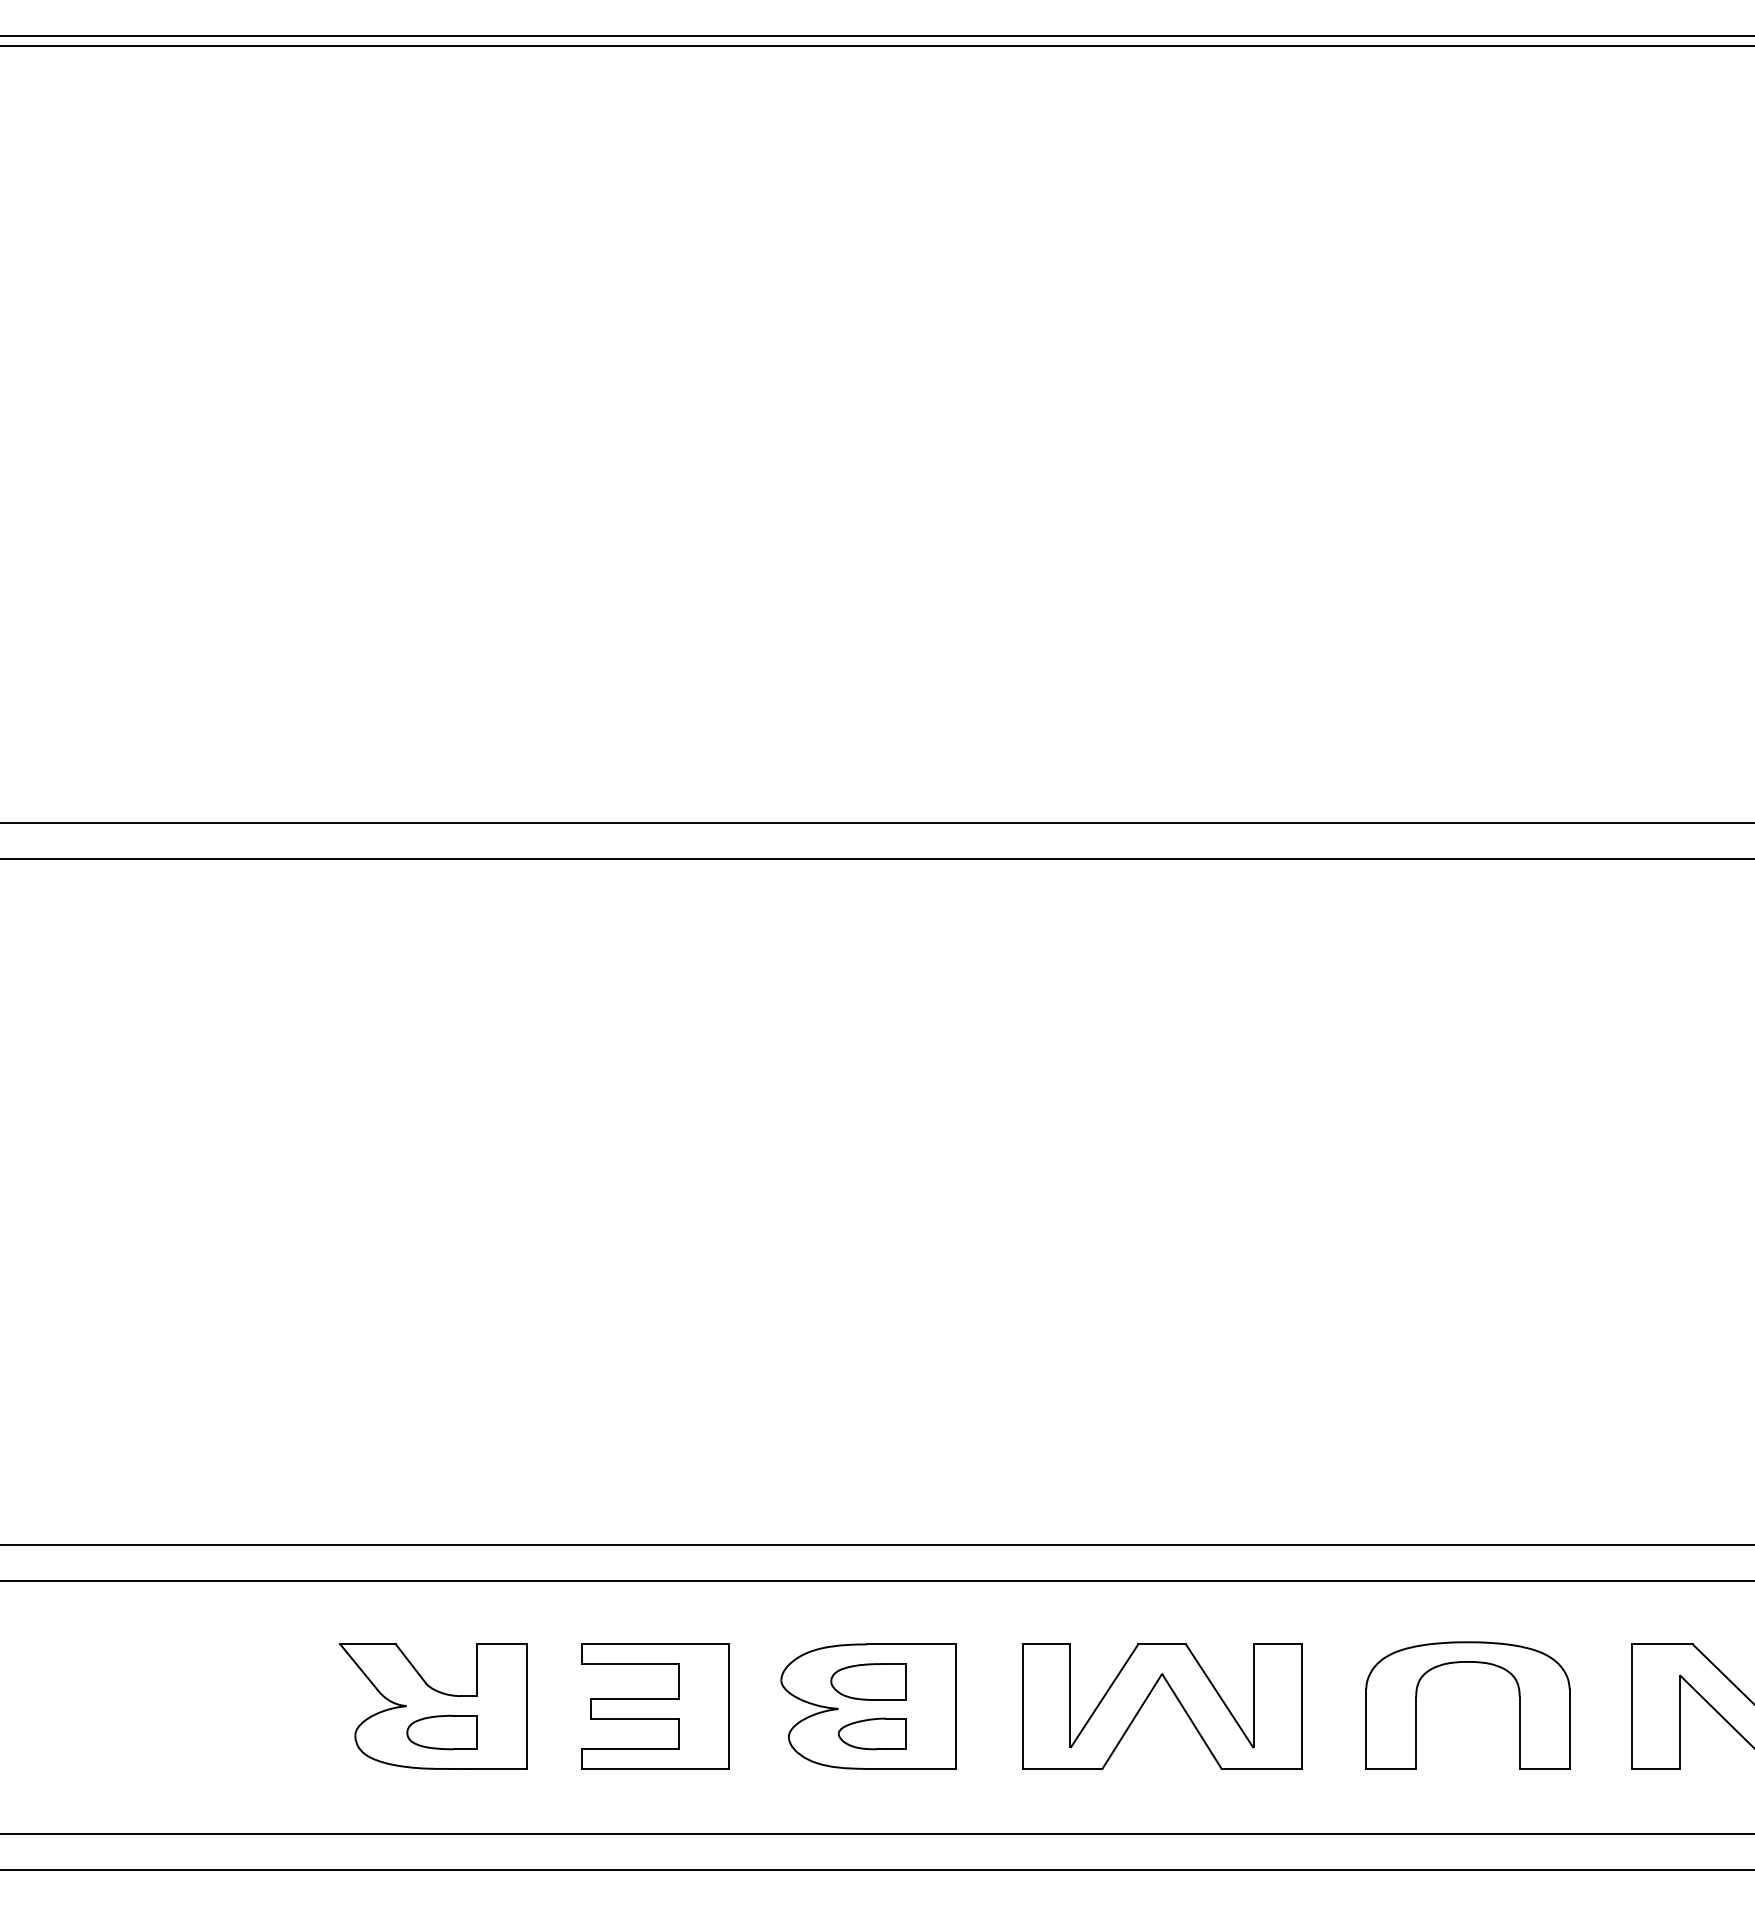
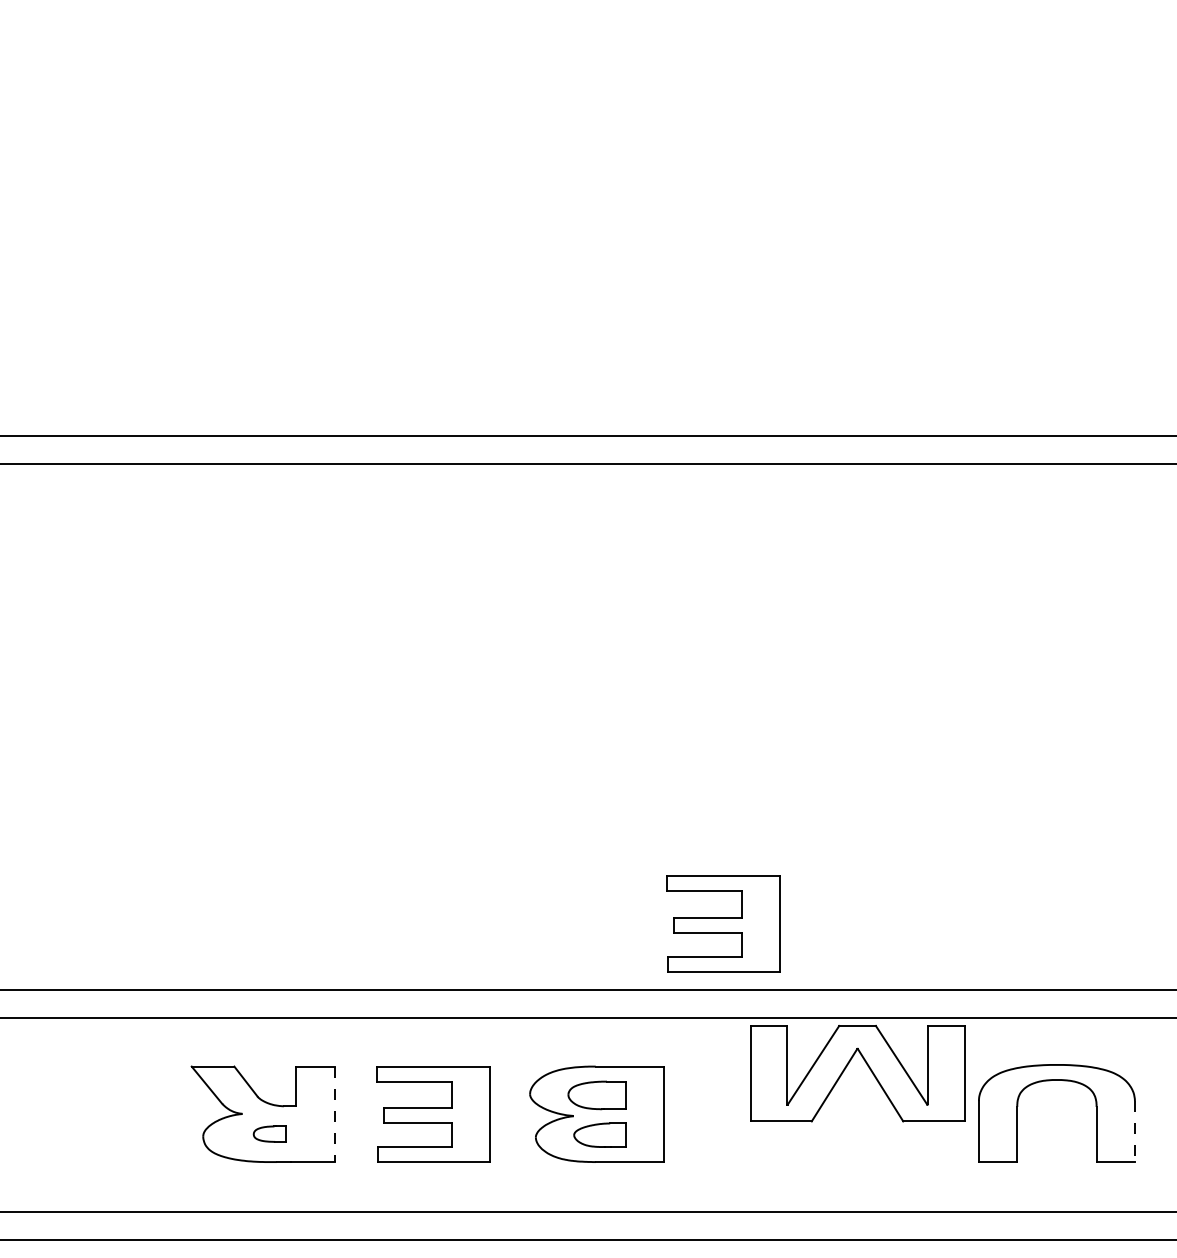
part: (1033, 1458) -> (723, 923), added
part: (1175, 1697) -> (867, 1066), moved
line: (526, 1707) -> (334, 1114), solid -> dashed
line: (1569, 1729) -> (1134, 1131), solid -> dashed
part: (441, 1732) -> (269, 1134), size x0.6

